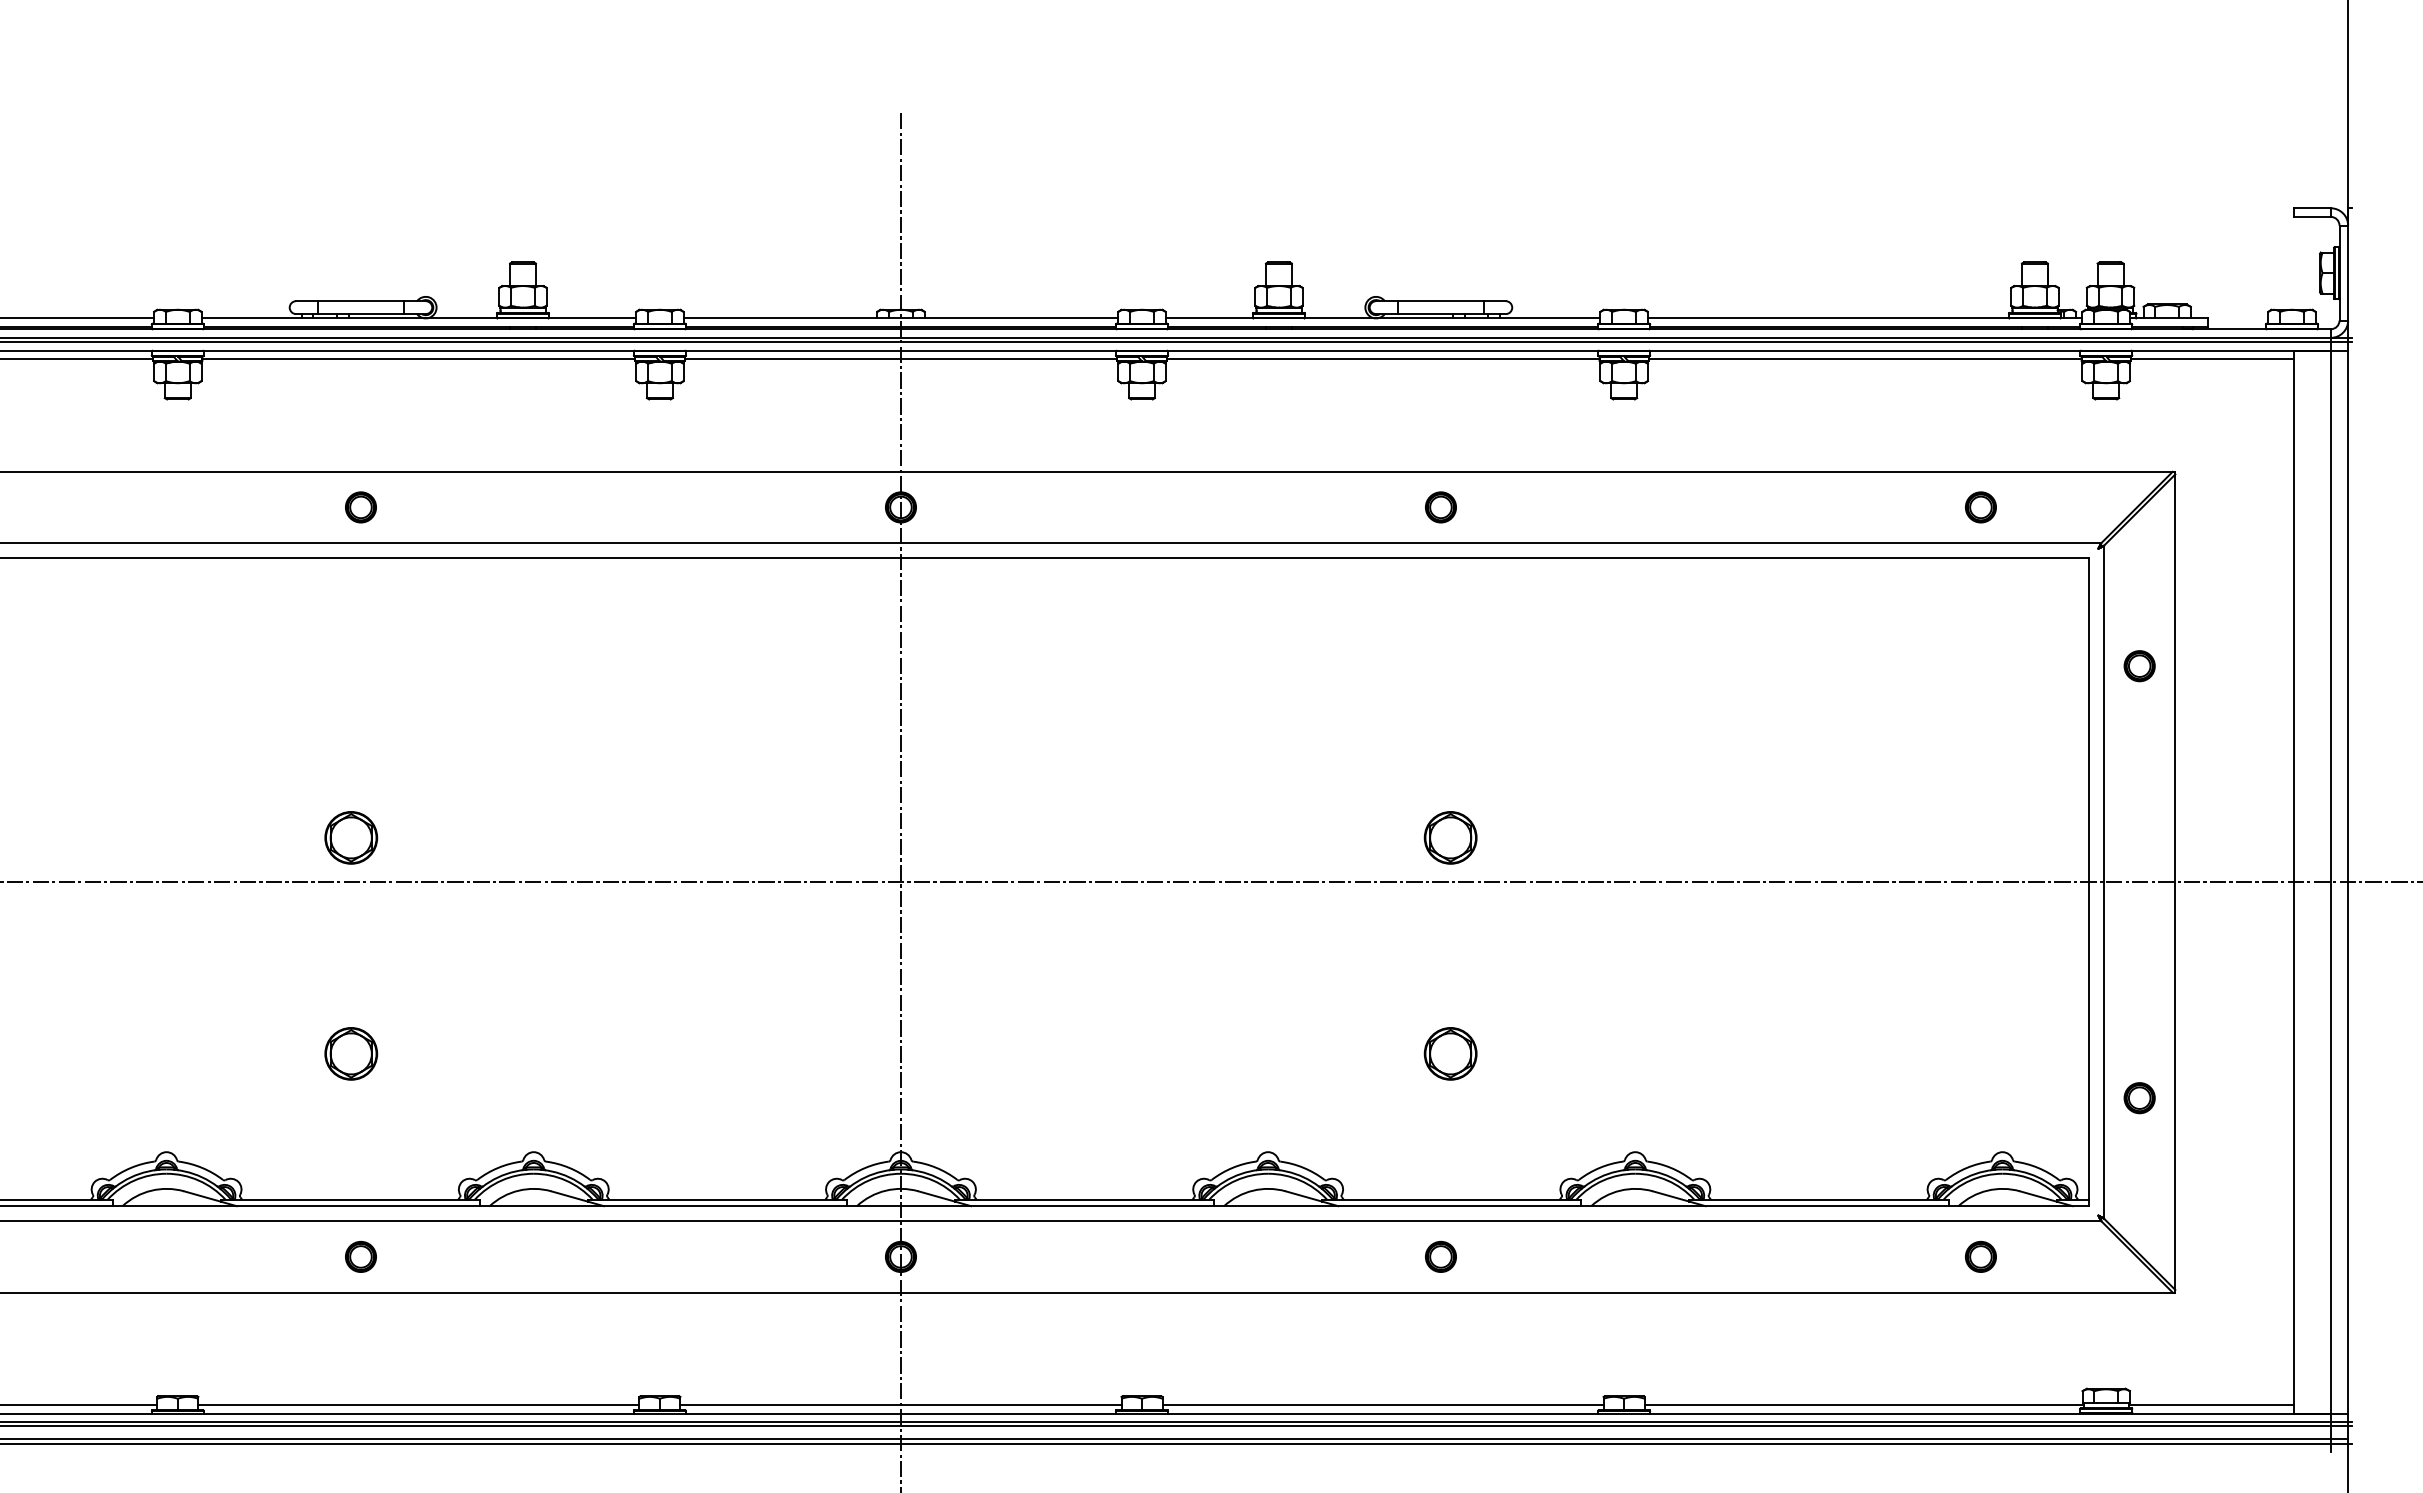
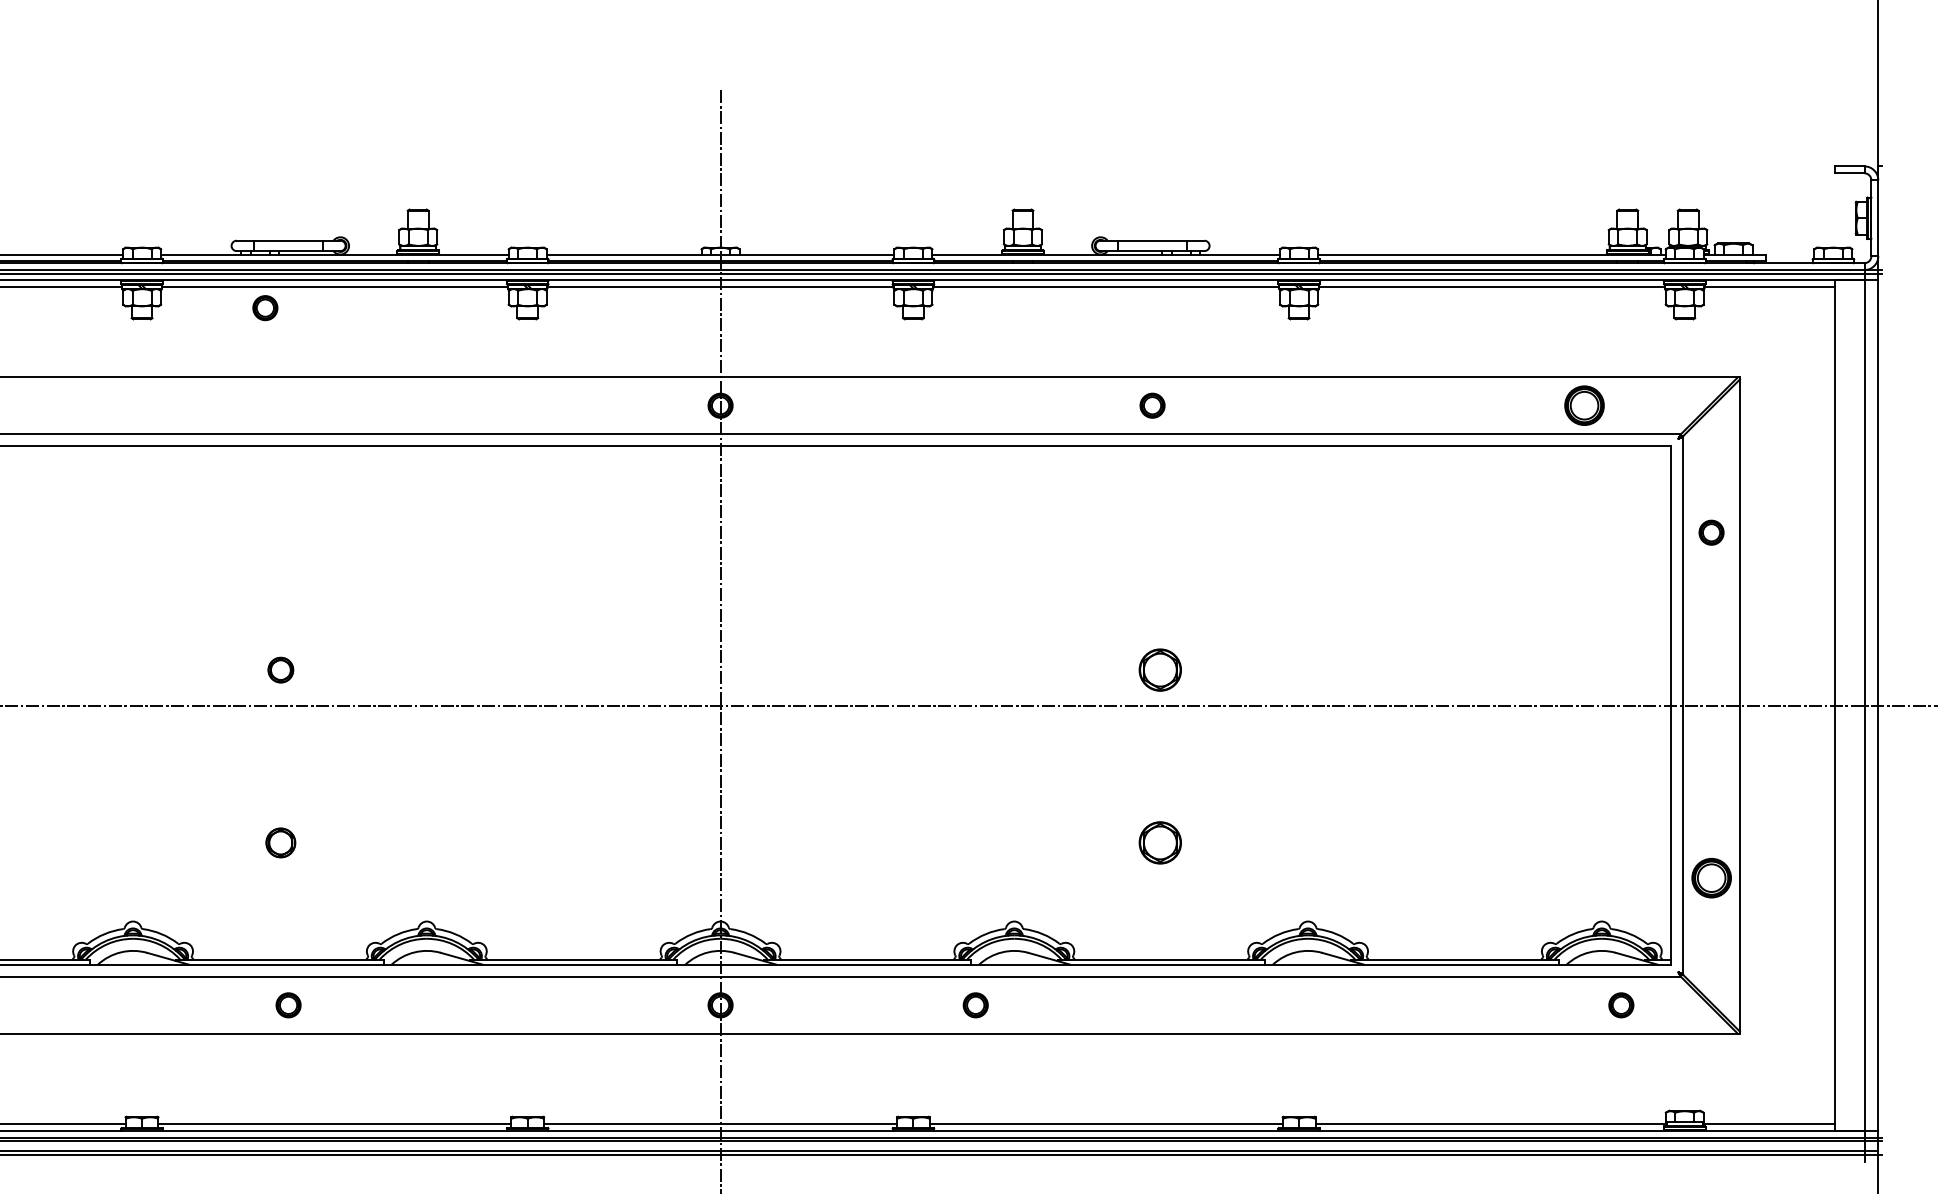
part: (360, 507) -> (264, 308), moved
part: (1980, 507) -> (1584, 405), size x1.6
part: (351, 837) -> (280, 669), size x0.6
part: (351, 1053) -> (280, 842), size x0.7
part: (2139, 1098) -> (1711, 878), size x1.6
part: (1440, 1256) -> (975, 1005), moved
part: (1980, 1256) -> (1621, 1005), moved

